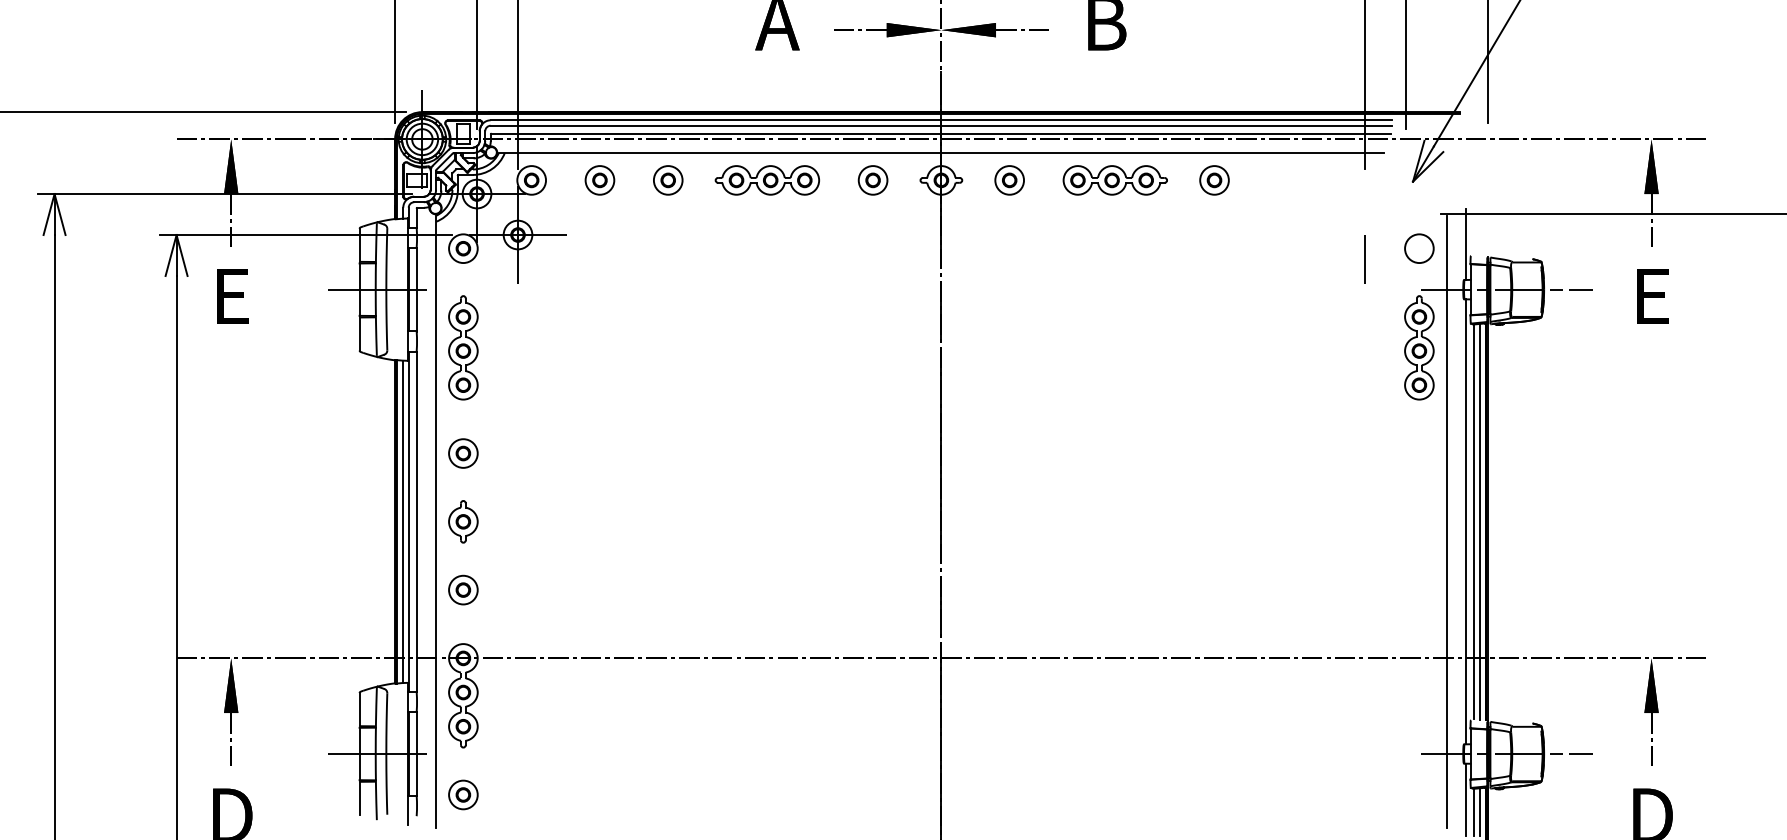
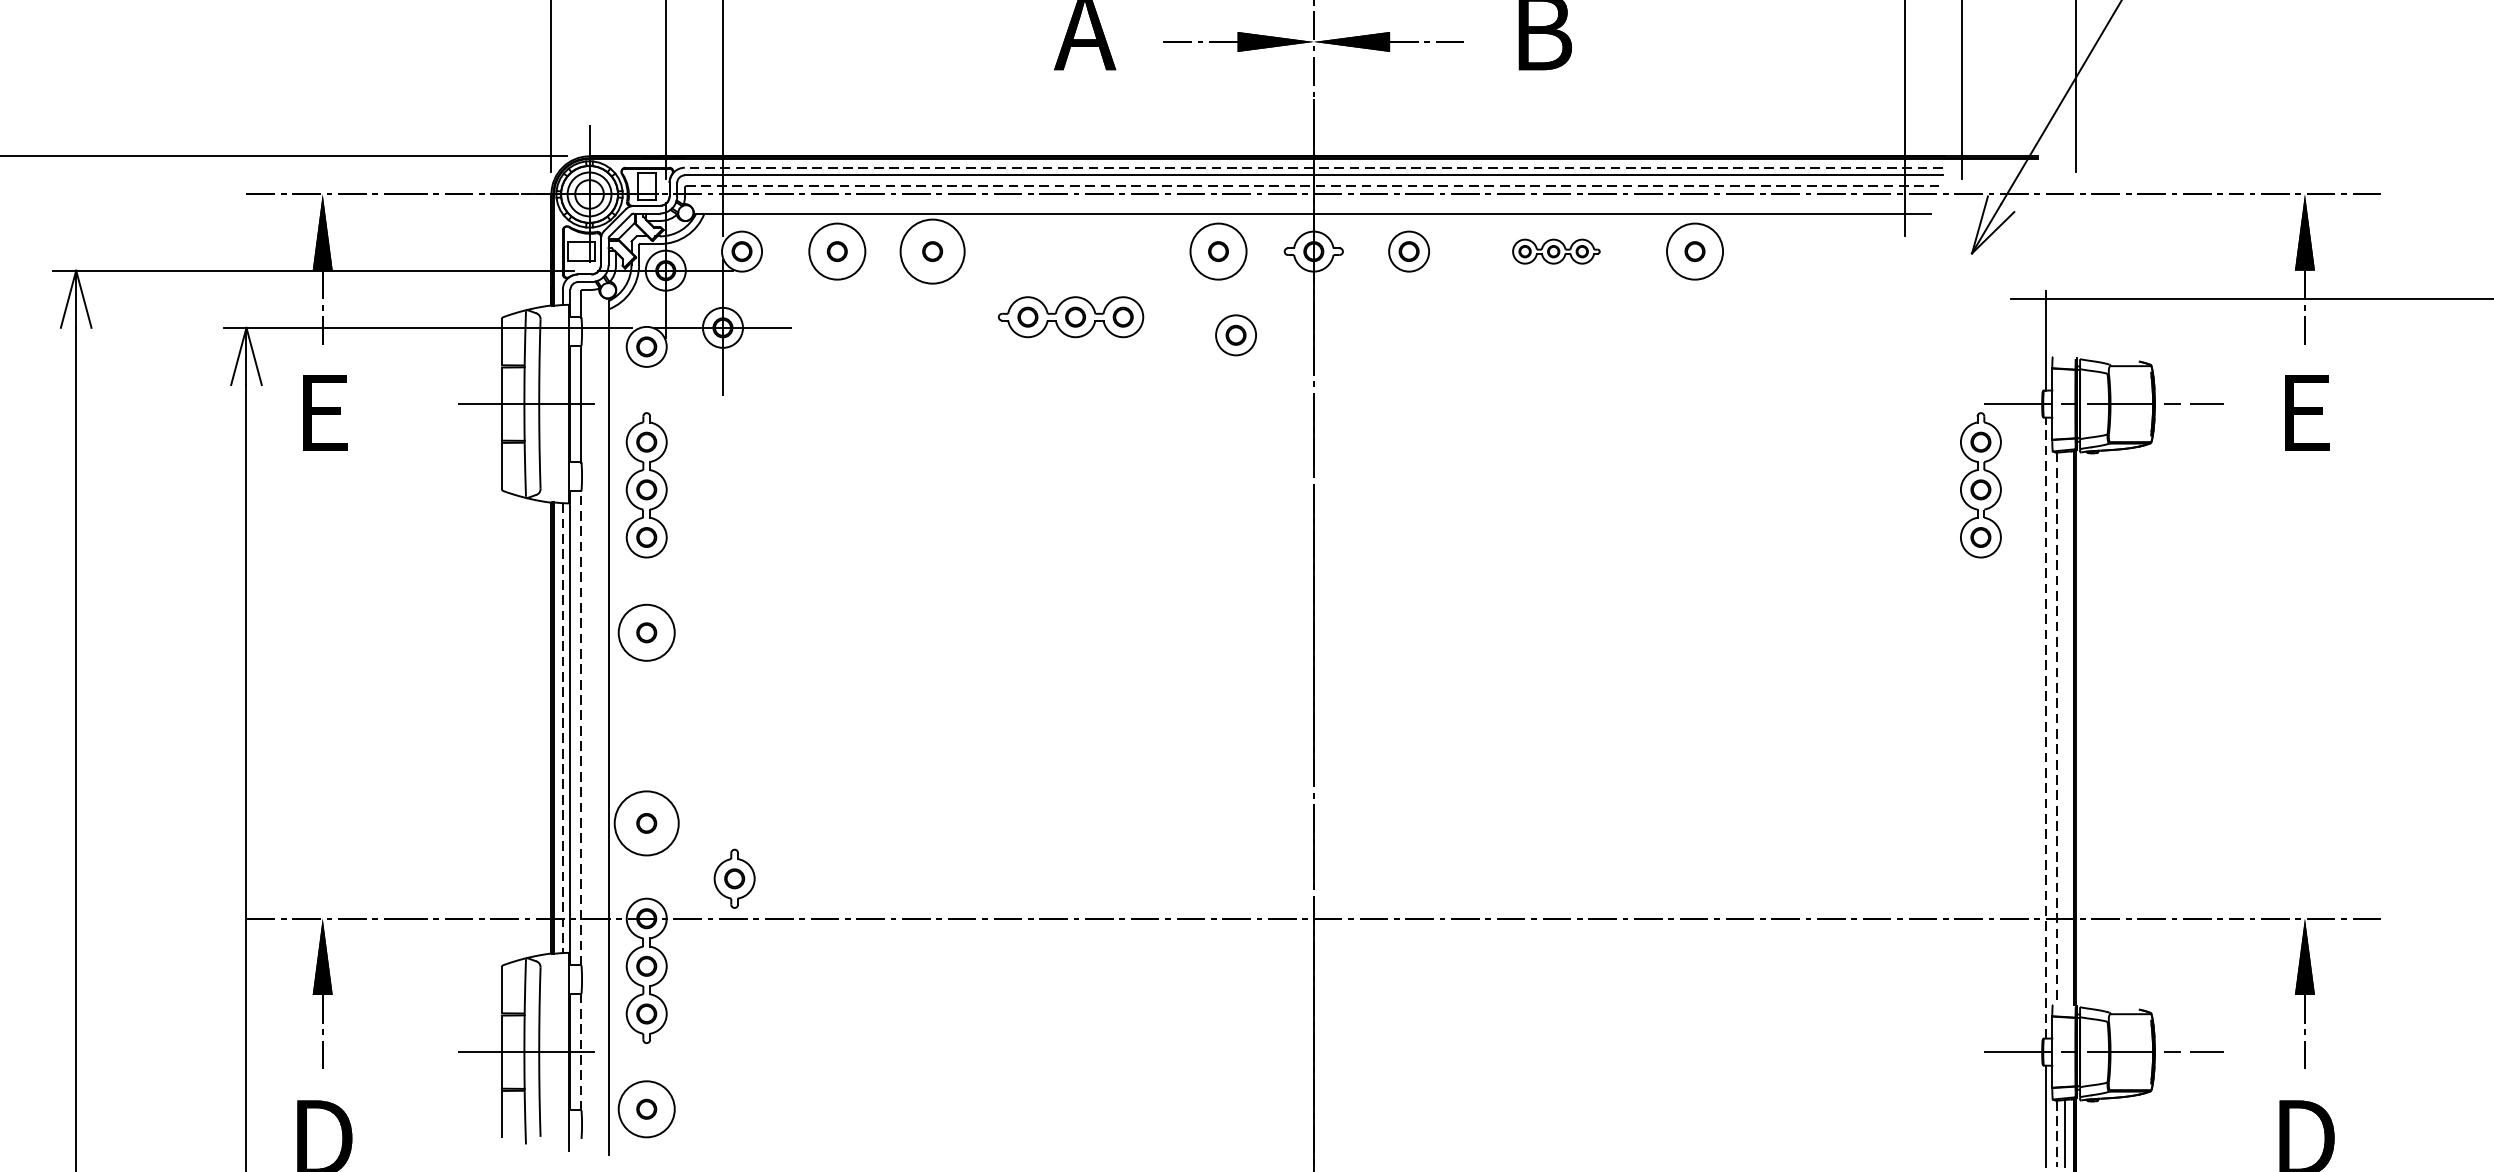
line: (941, 120) -> (1313, 168), solid -> dashed
line: (941, 133) -> (1313, 186), solid -> dashed
circle: (599, 180) -> (836, 251), size x1.4
circle: (667, 180) -> (931, 251), size x1.6
part: (766, 180) -> (1069, 317), moved
circle: (872, 180) -> (1217, 251), size x1.4
part: (1114, 180) -> (1555, 251), size x0.6
circle: (1214, 180) -> (1694, 251), size x1.4
part: (885, 240) -> (1235, 335), added
circle: (1419, 248) -> (1981, 346), removed
line: (1364, 259) -> (1904, 362), removed
circle: (463, 453) -> (646, 632), size x1.4
line: (416, 521) -> (581, 727), solid -> dashed
part: (463, 521) -> (734, 878), moved
line: (1446, 521) -> (2018, 727), removed
line: (1466, 521) -> (2046, 727), solid -> dashed
line: (1479, 521) -> (2064, 727), removed
line: (403, 522) -> (563, 729), solid -> dashed
line: (1474, 522) -> (2057, 729), solid -> dashed
circle: (463, 589) -> (646, 822), size x1.6
line: (416, 754) -> (581, 1052), solid -> dashed
circle: (463, 794) -> (646, 1108), size x1.4
line: (1474, 812) -> (2057, 1133), solid -> dashed

